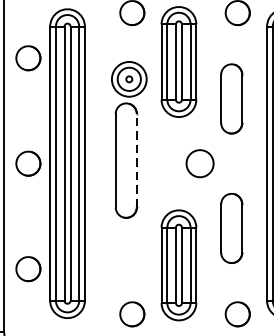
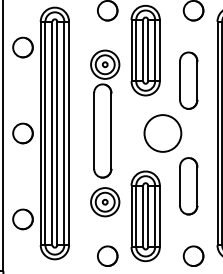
line: (137, 160) -> (111, 130), dashed -> solid
circle: (199, 163) -> (162, 133), size x1.67
part: (129, 248) -> (105, 202), added

